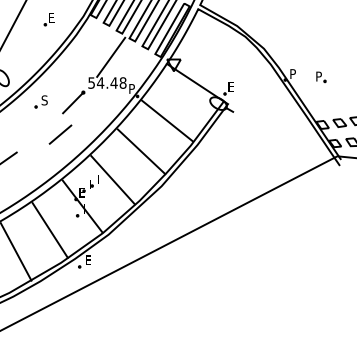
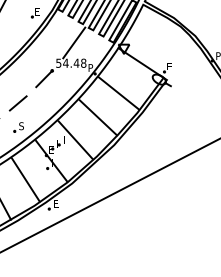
part: (48, 19) -> (34, 12), moved
part: (40, 101) -> (18, 127), moved
line: (60, 134) -> (18, 103), moved

